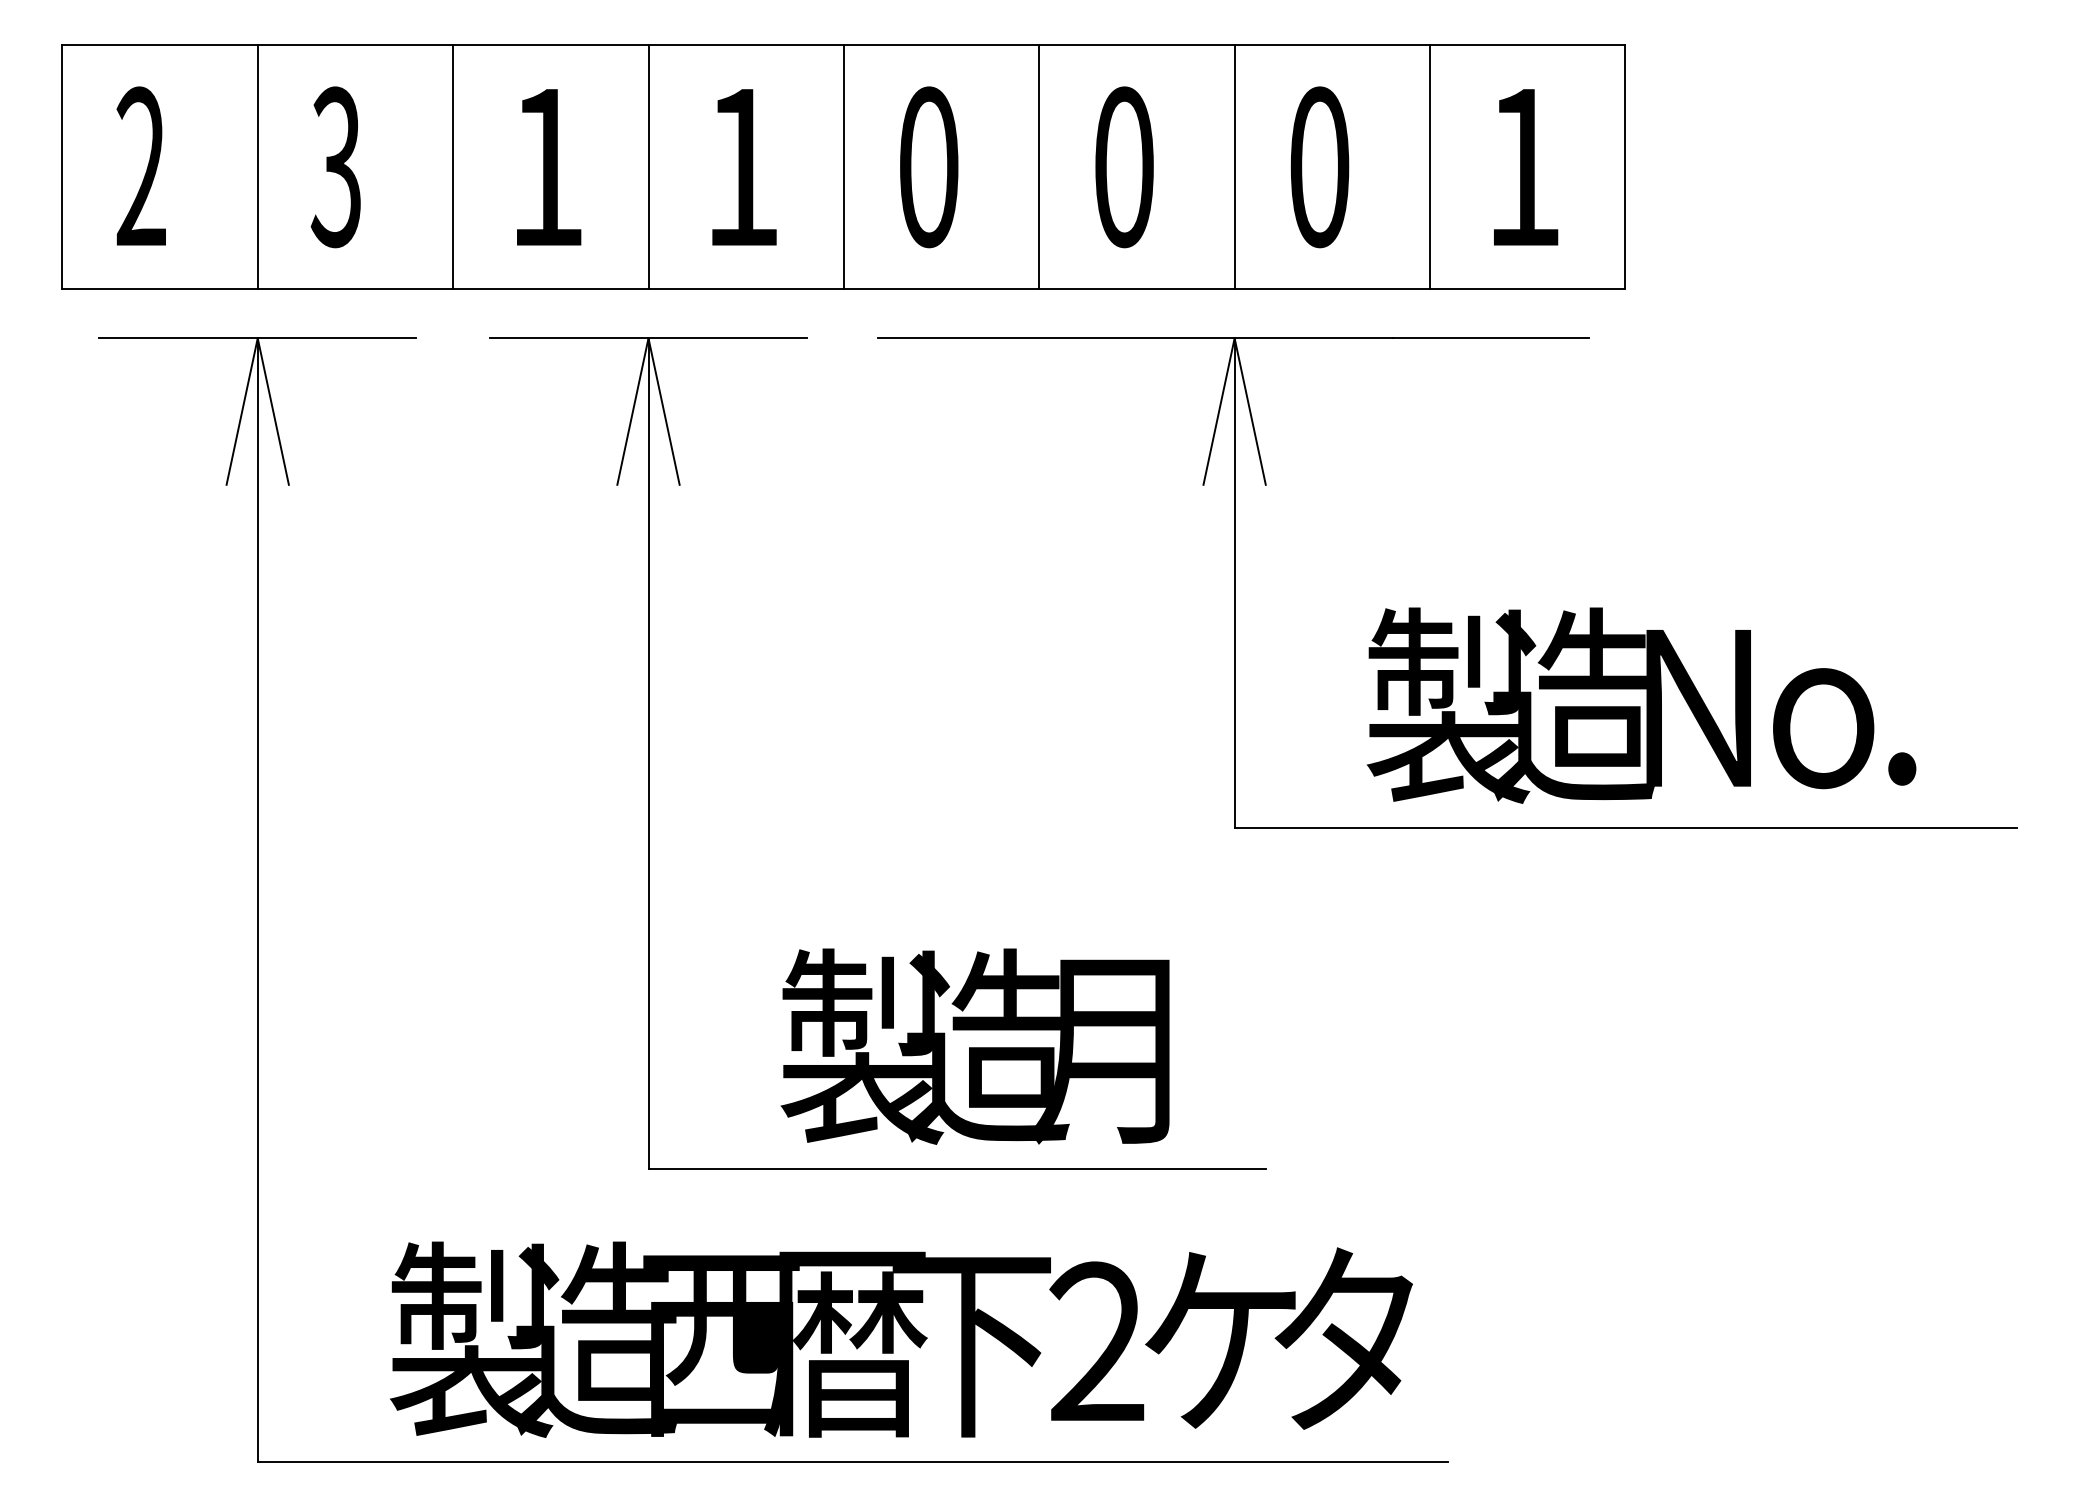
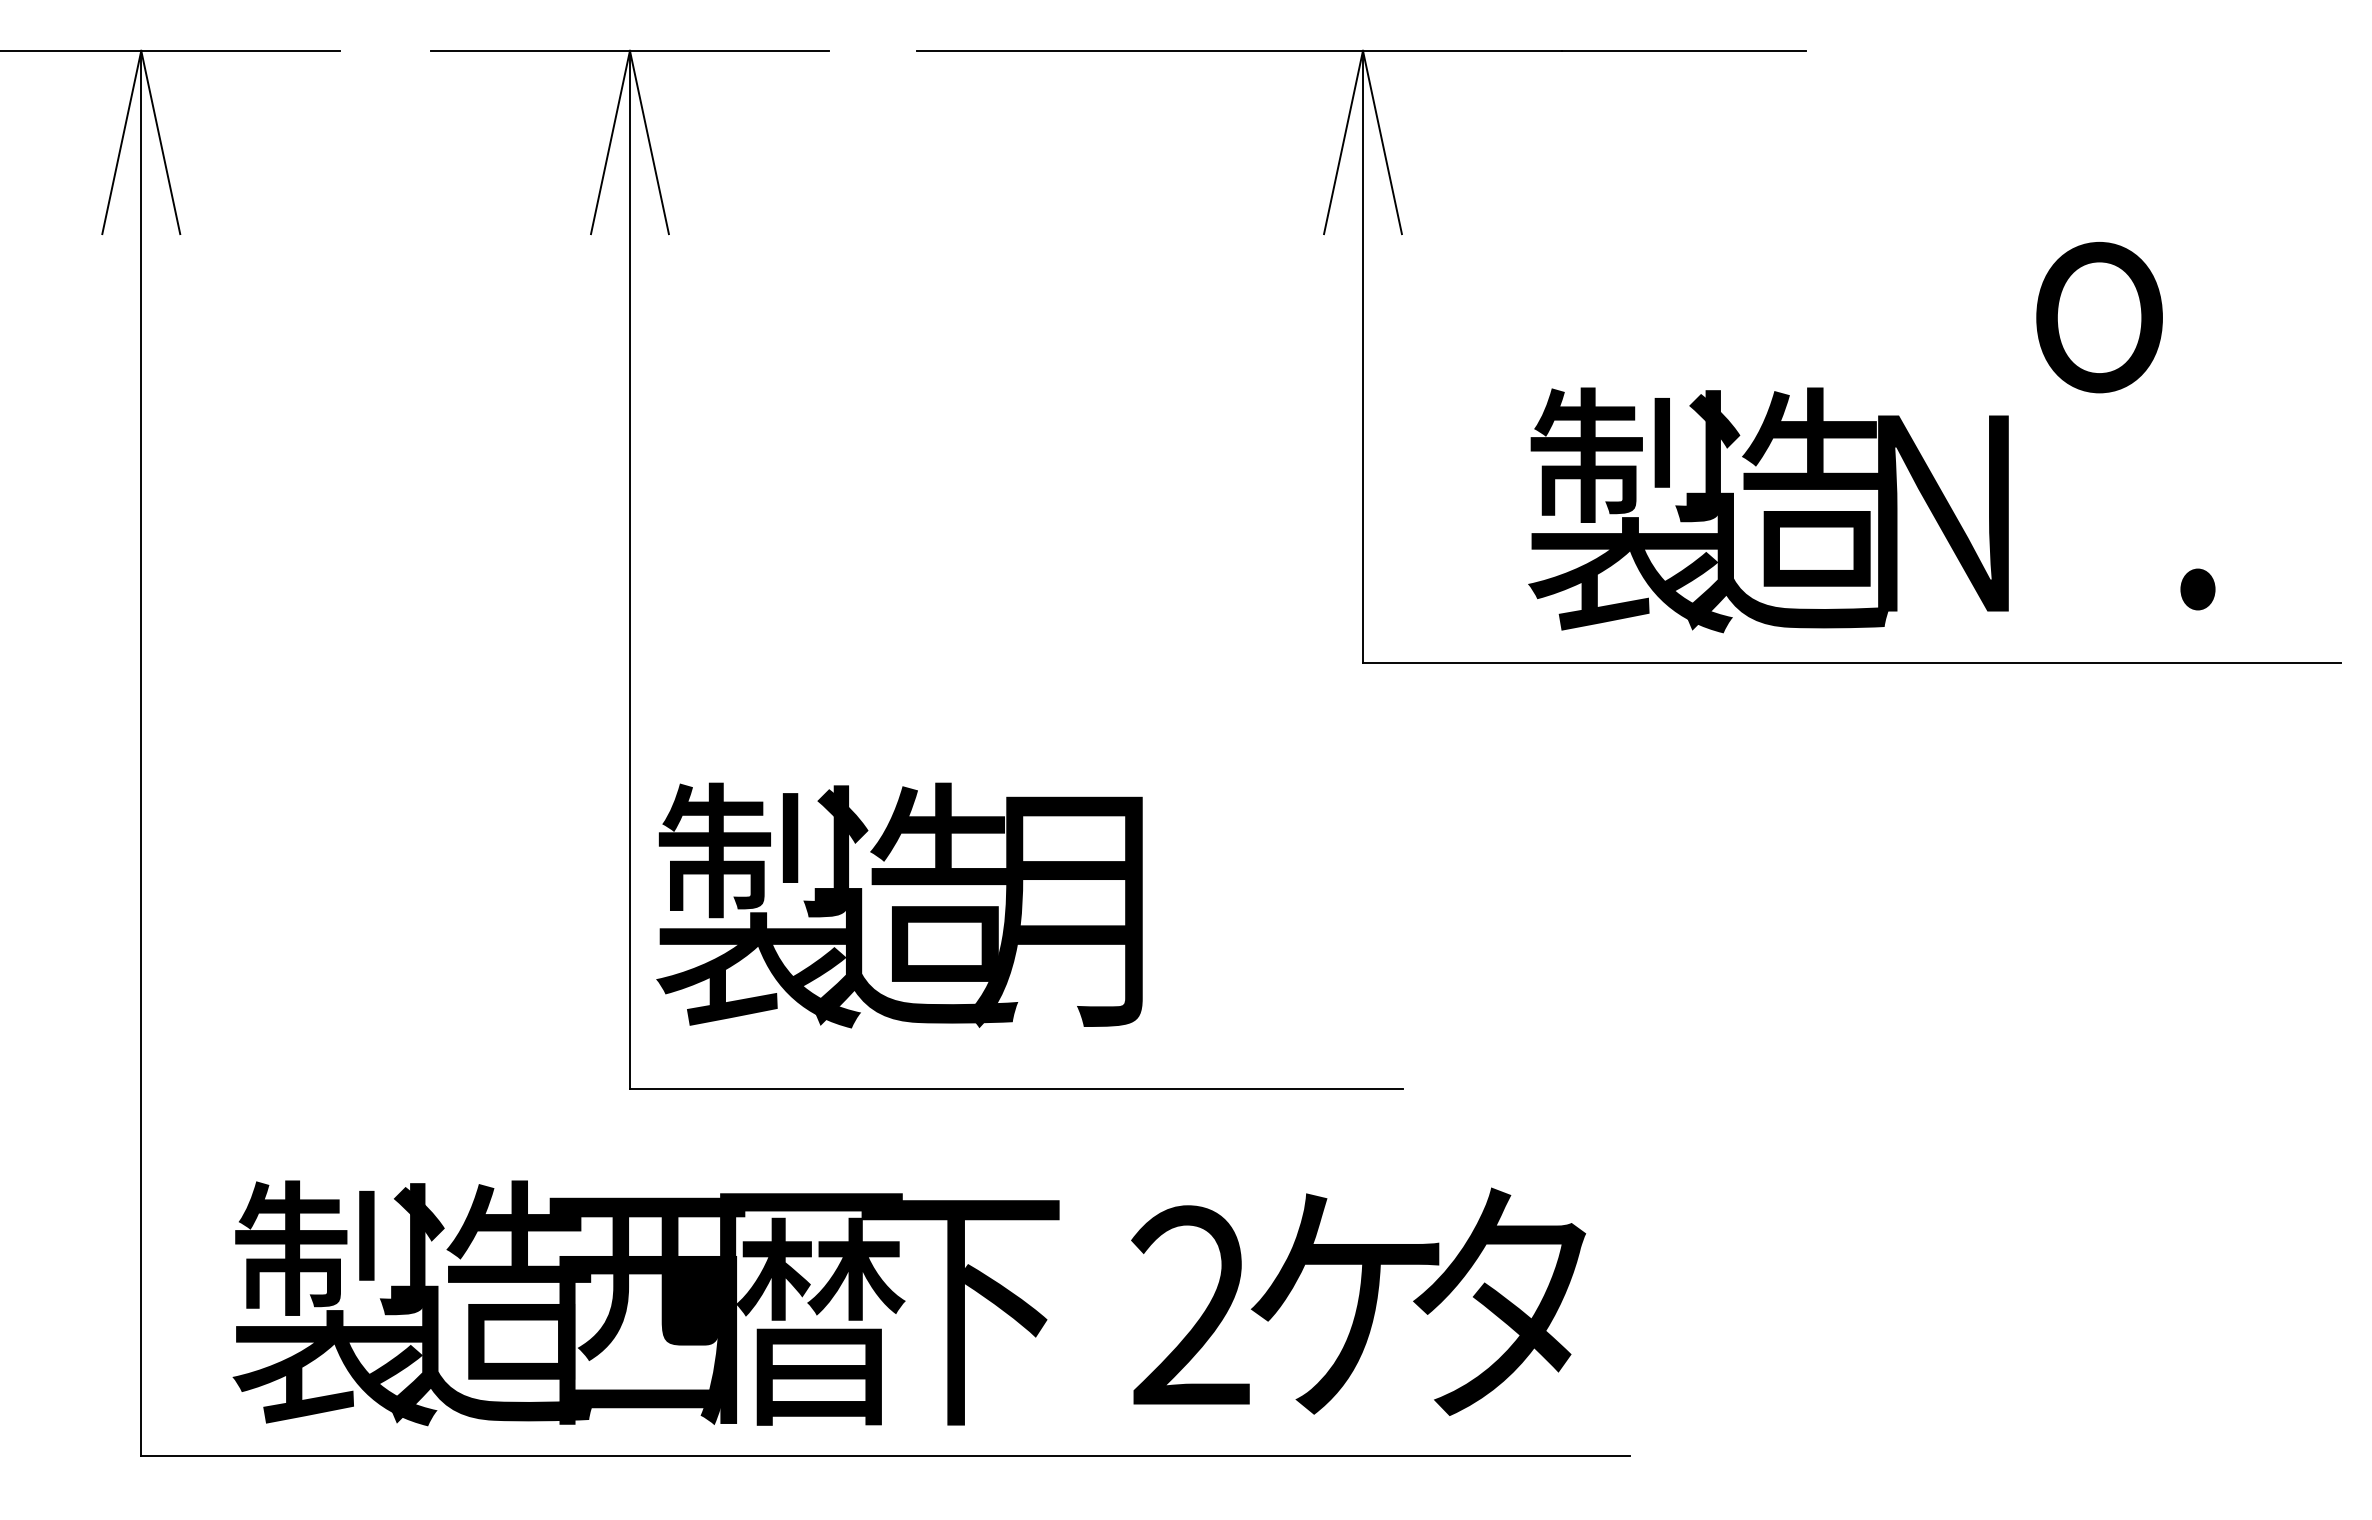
text: (1823, 728) -> (2099, 317), moved
text: (974, 1046) -> (898, 905), moved
text: (720, 1339) -> (646, 1302), moved

